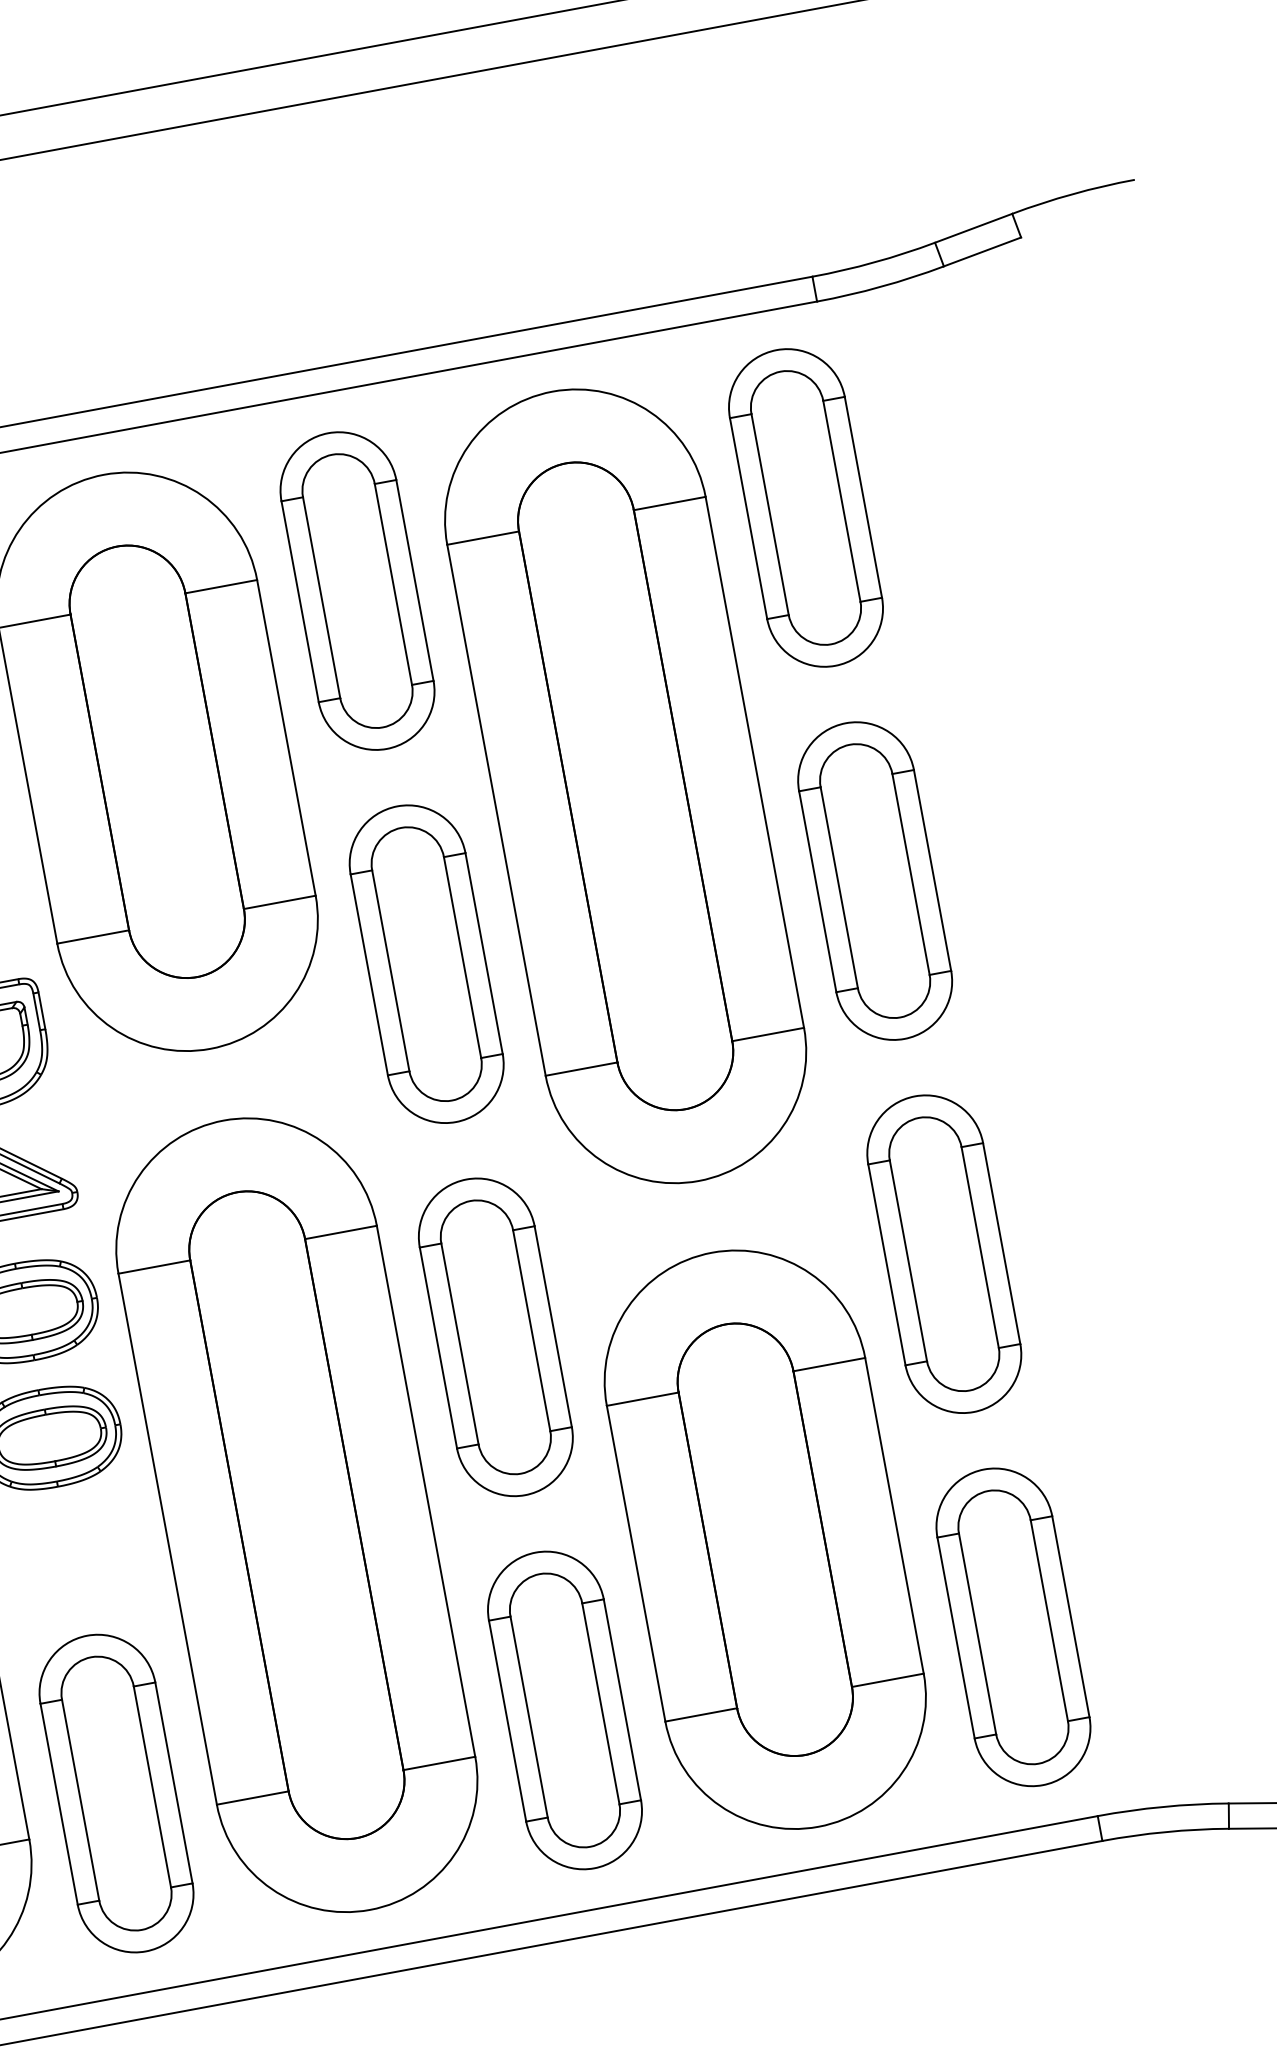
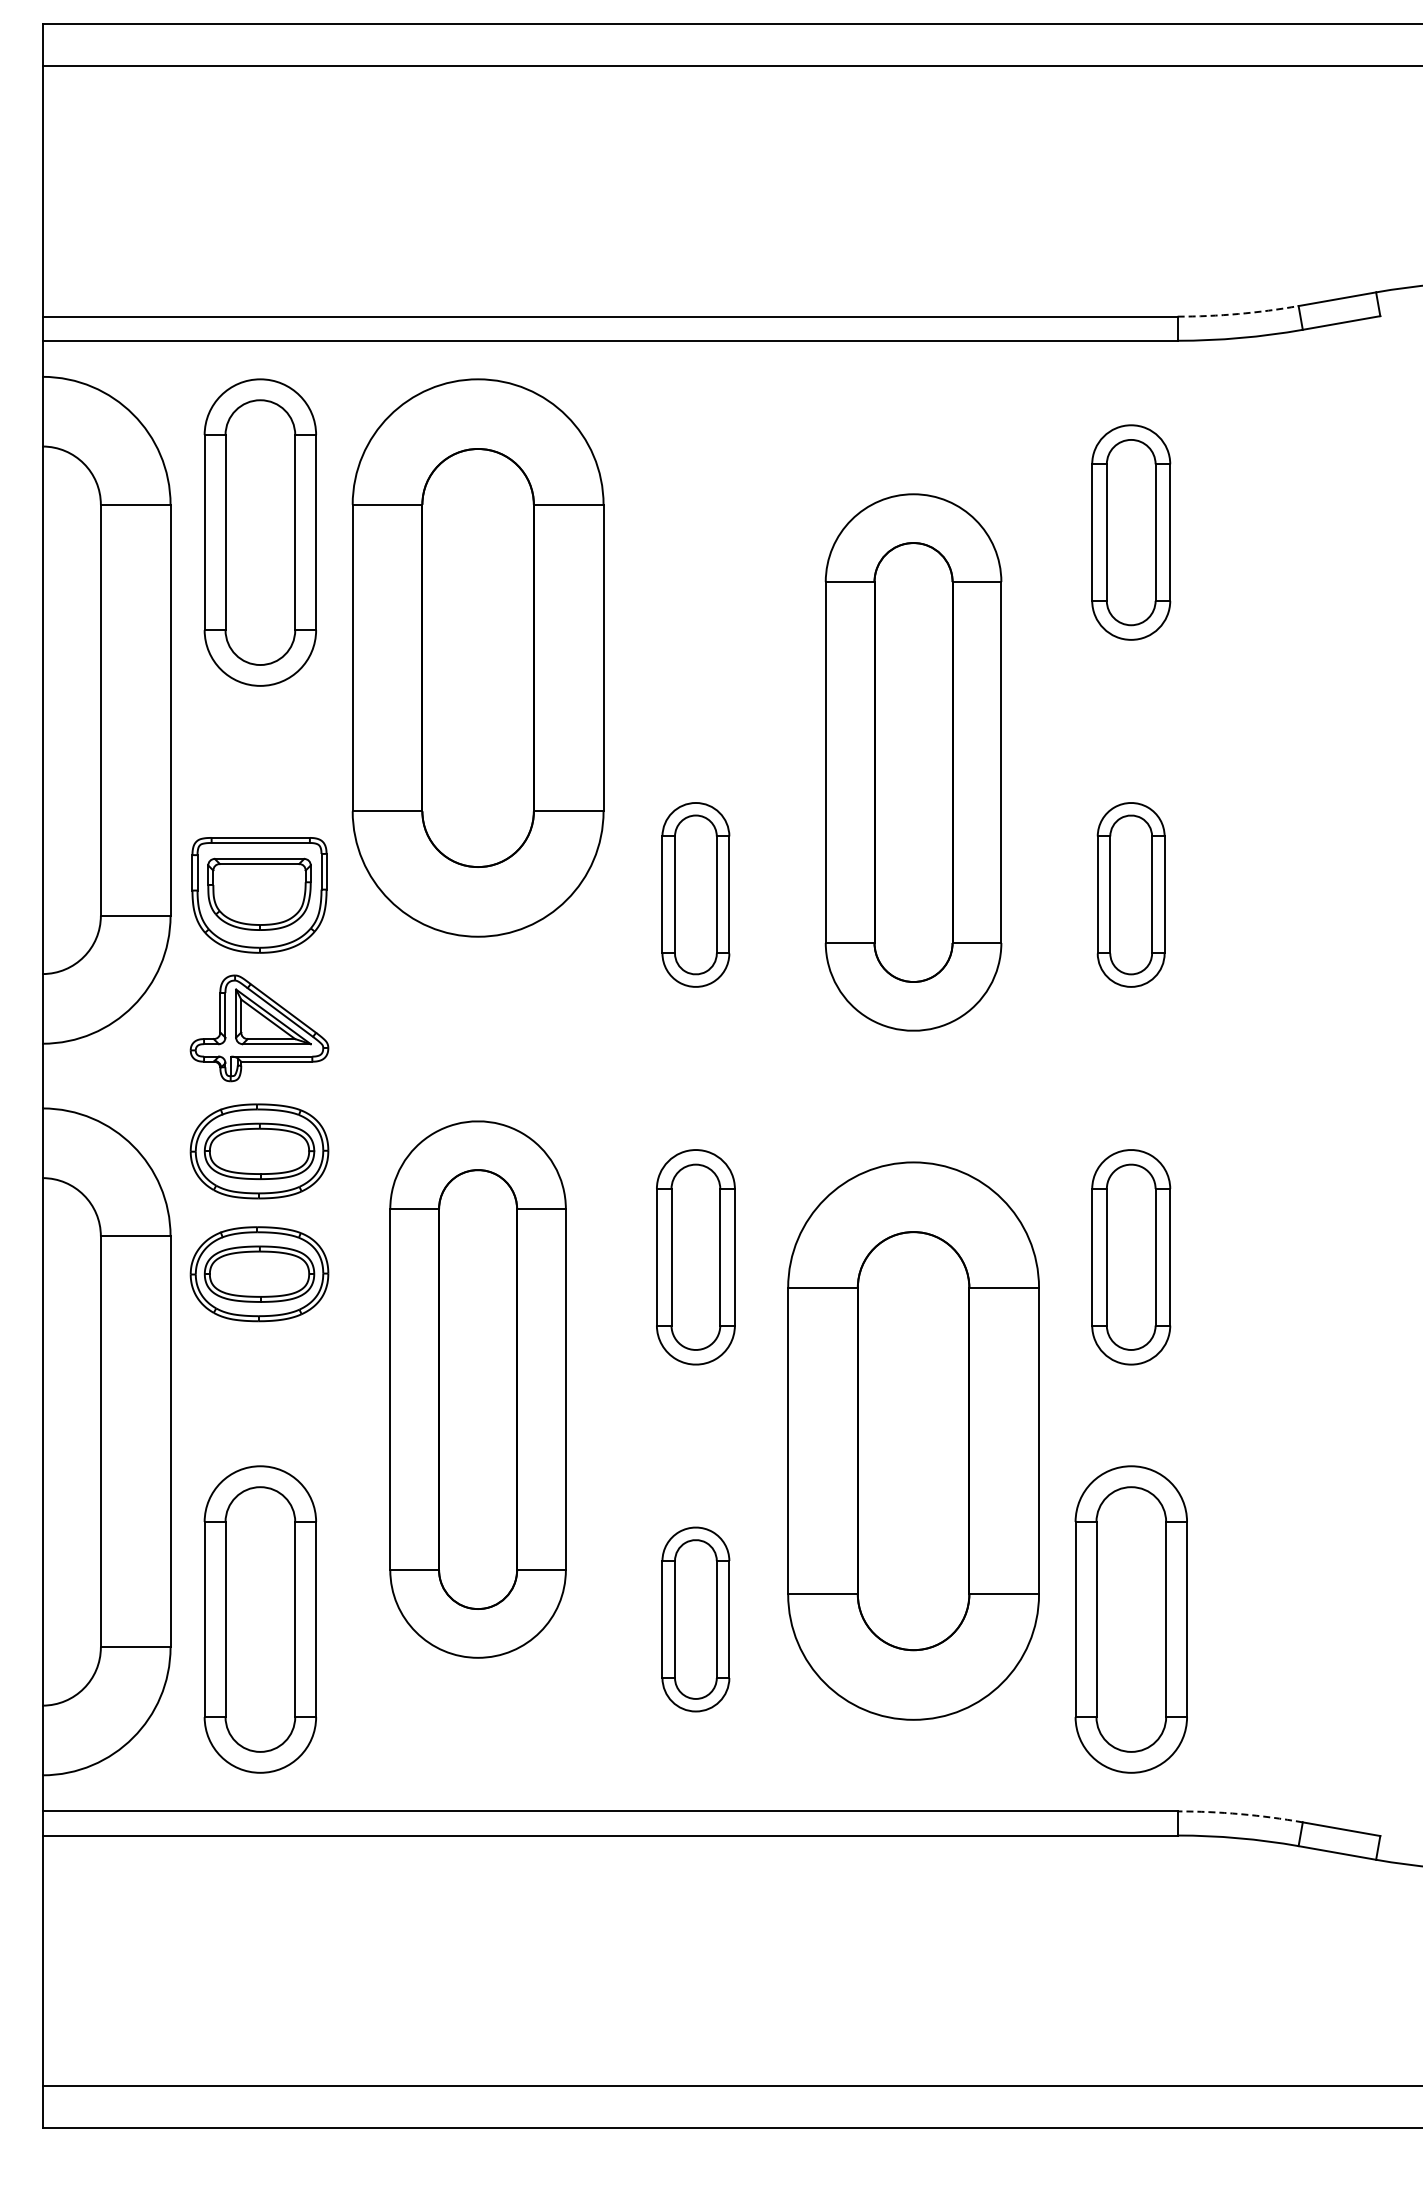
arc: (874, 261) -> (1238, 313), solid -> dashed
part: (805, 508) -> (1130, 532), size x0.7
part: (357, 591) -> (695, 532), removed
part: (625, 786) -> (913, 762), size x0.7
part: (874, 880) -> (1130, 894), size x0.6
part: (426, 963) -> (695, 894), size x0.6
part: (943, 1254) -> (1130, 1257), size x0.7
part: (495, 1337) -> (695, 1257), size x0.7
part: (296, 1515) -> (477, 1389), size x0.7
part: (765, 1539) -> (913, 1440), moved
part: (564, 1710) -> (695, 1619), size x0.6
arc: (1163, 1807) -> (1240, 1814), solid -> dashed

